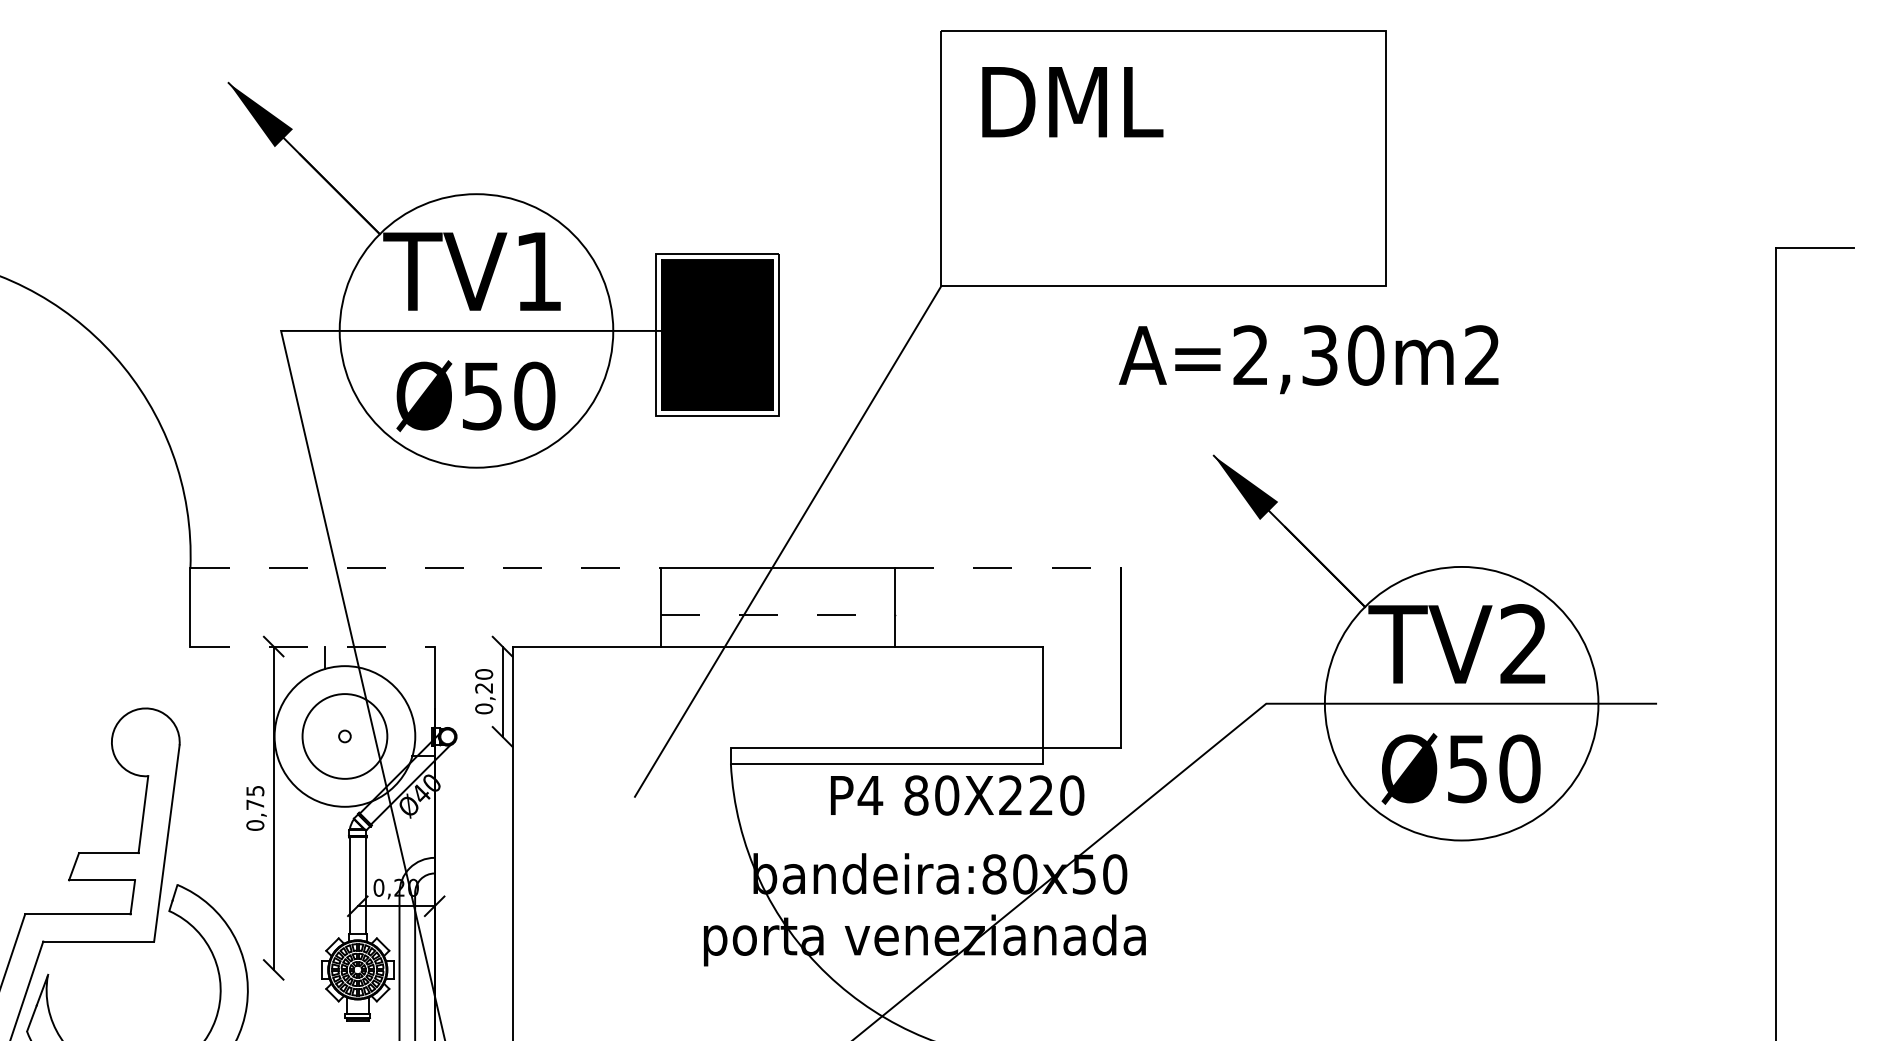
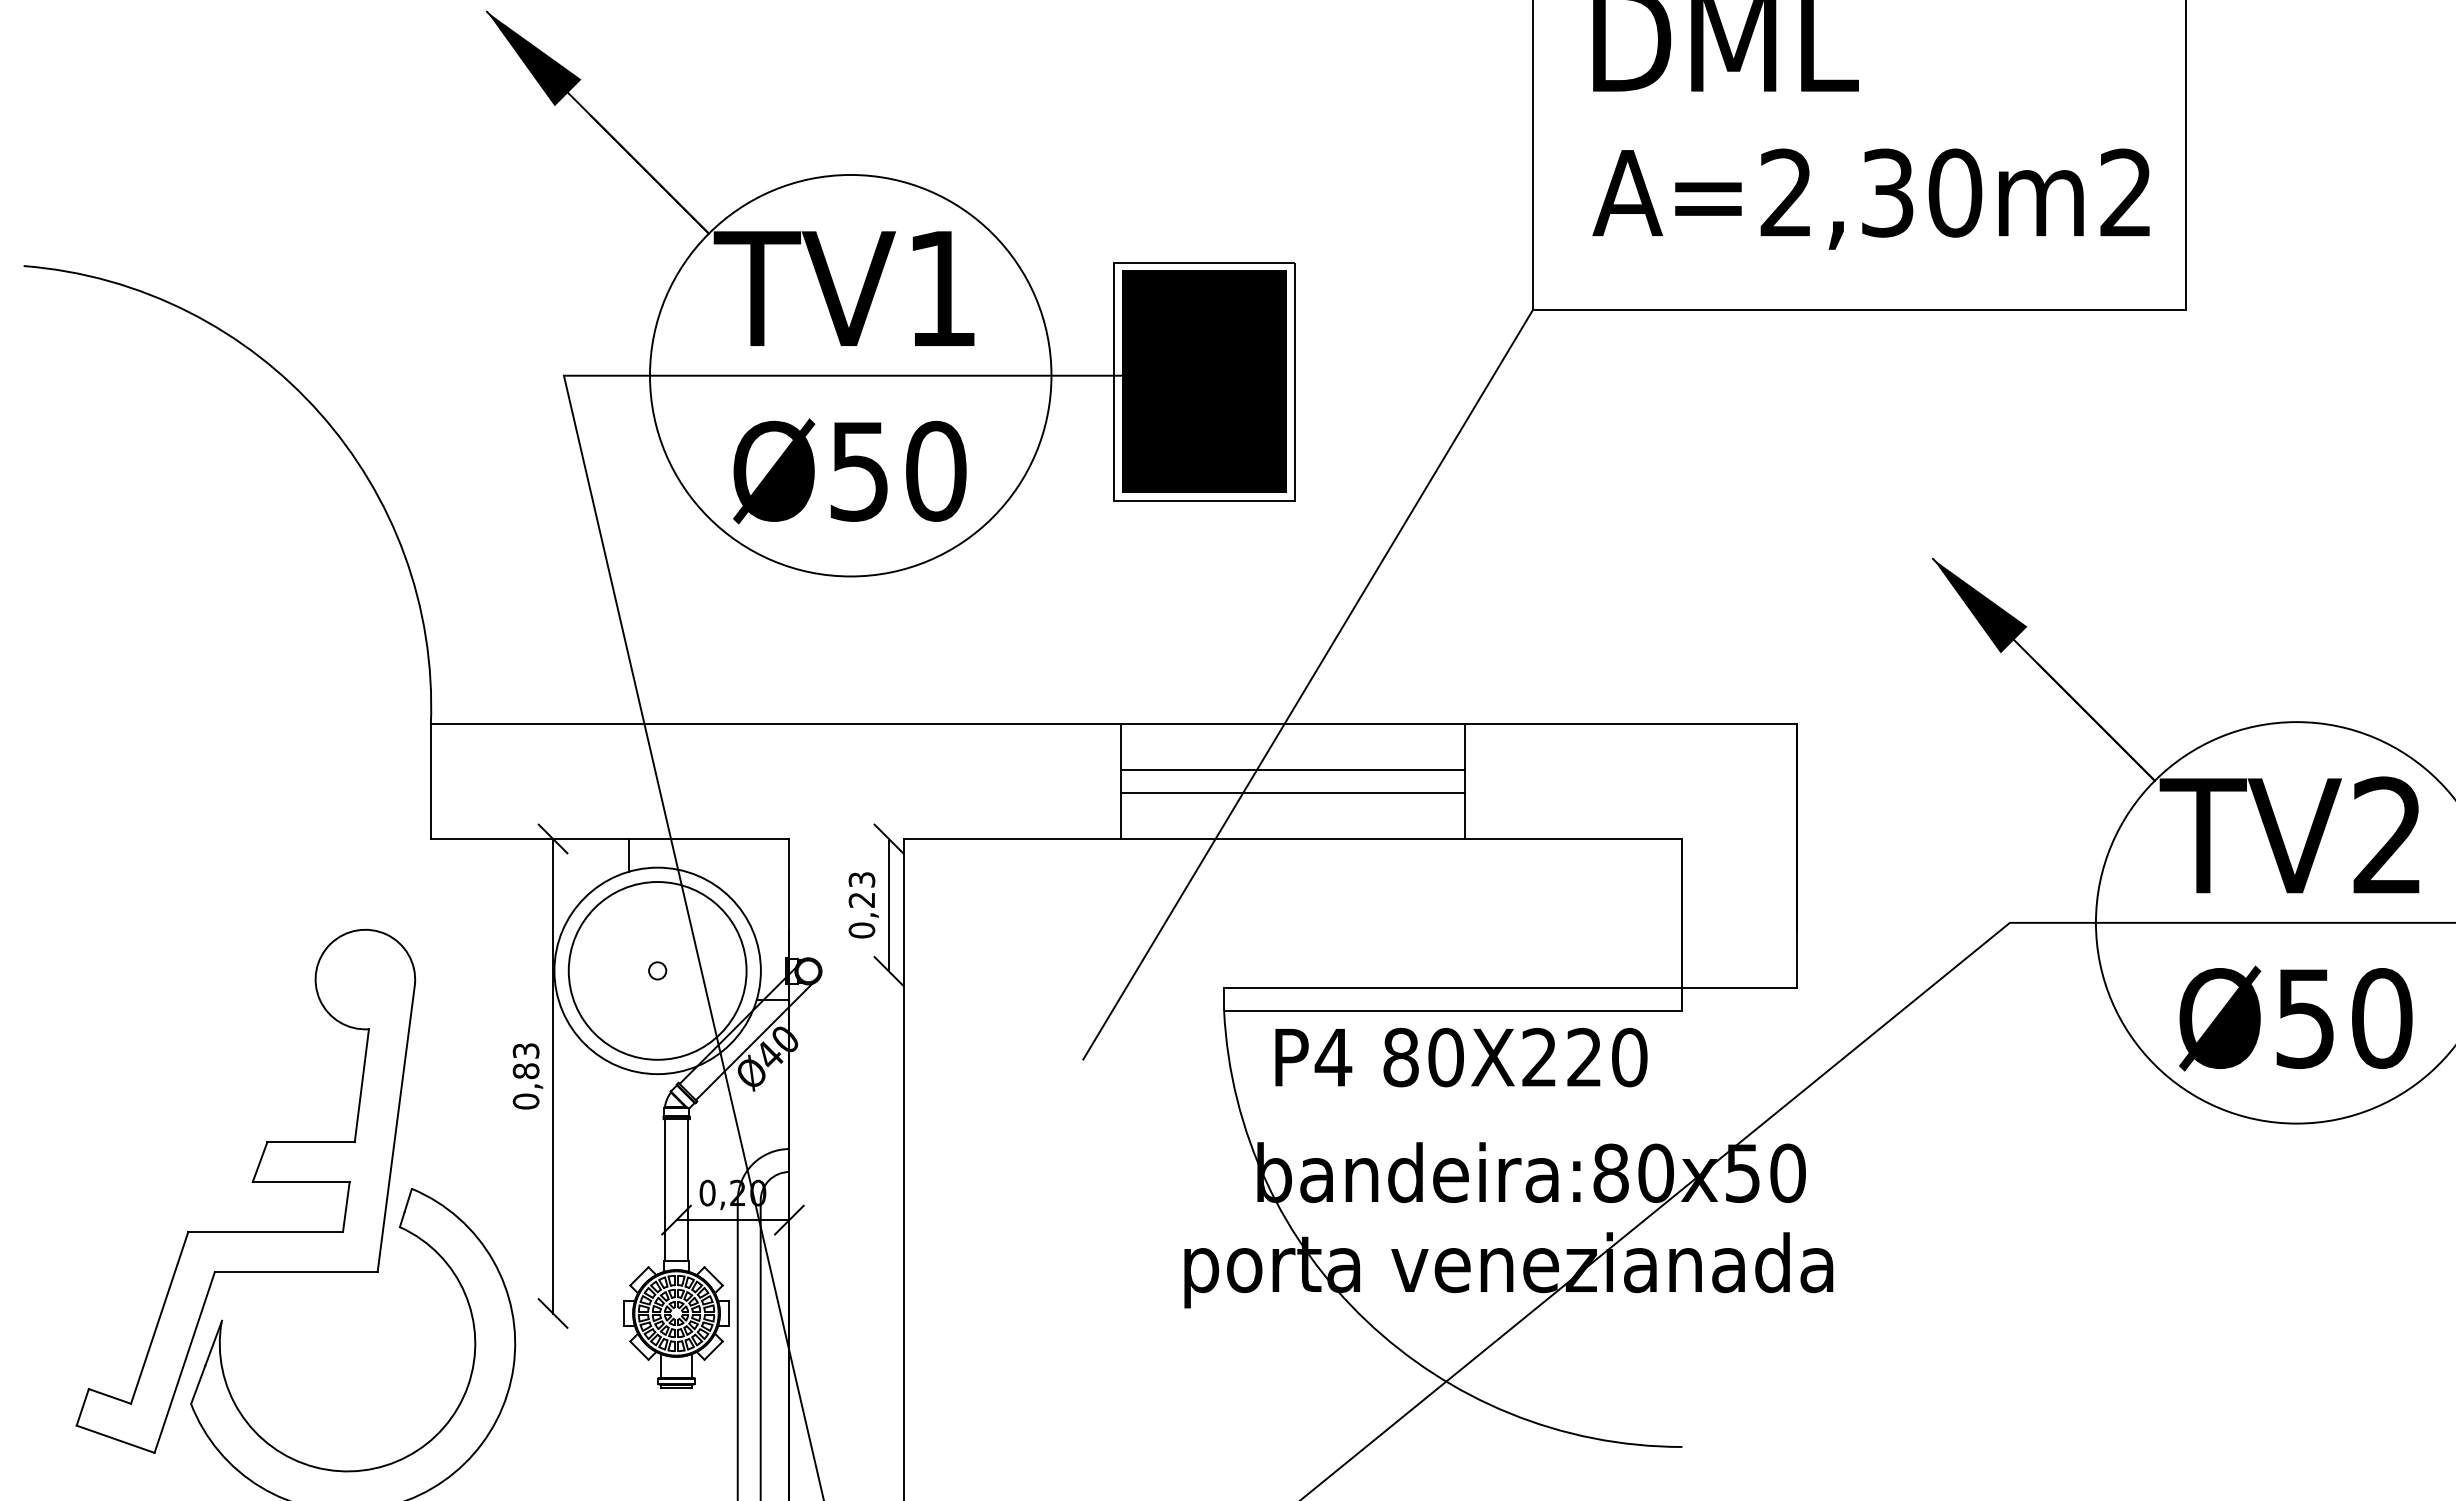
text: (1308, 359) -> (1870, 198), moved
line: (426, 568) -> (777, 724), dashed -> solid
line: (1008, 568) -> (1631, 724), dashed -> solid
line: (777, 599) -> (1292, 769), added
line: (778, 615) -> (1293, 793), dashed -> solid
line: (313, 646) -> (611, 838), dashed -> solid
text: (484, 674) -> (862, 879), 0,20 -> 0,23
circle: (344, 736) -> (657, 970), size x1.43
text: (957, 795) -> (1461, 1057), moved
text: (255, 797) -> (526, 1060), 0,75 -> 0,83

